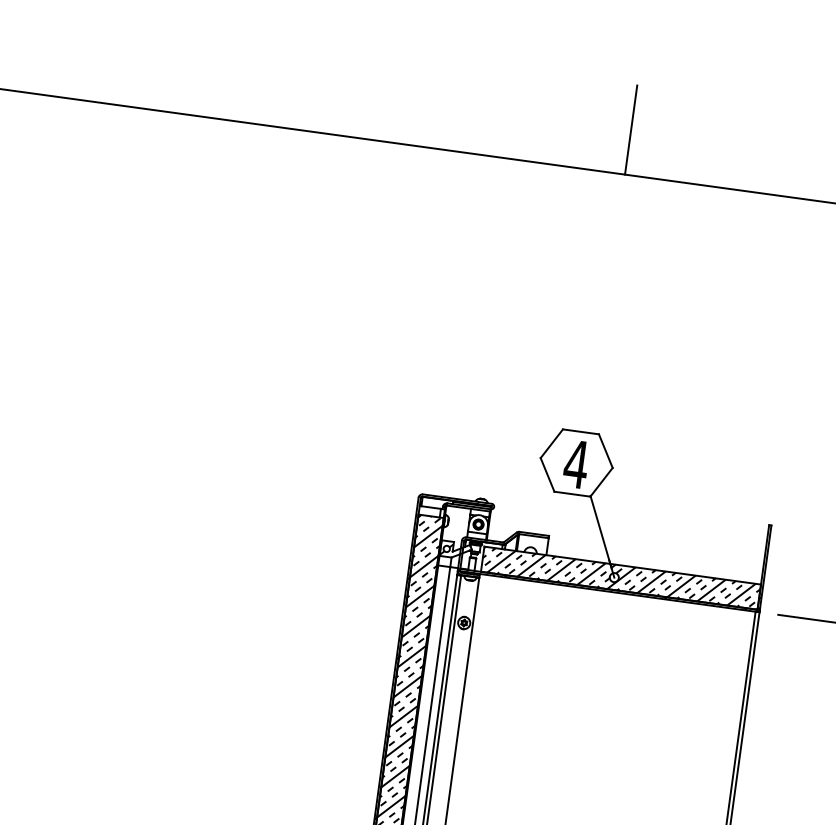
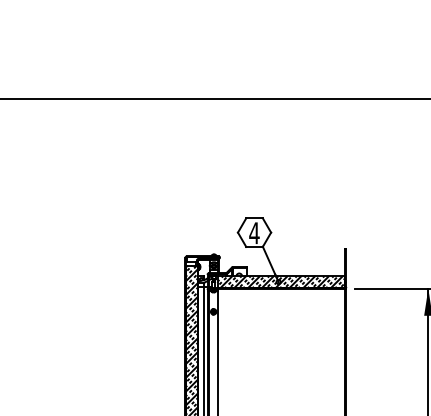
line: (631, 129) -> (258, 78), removed

